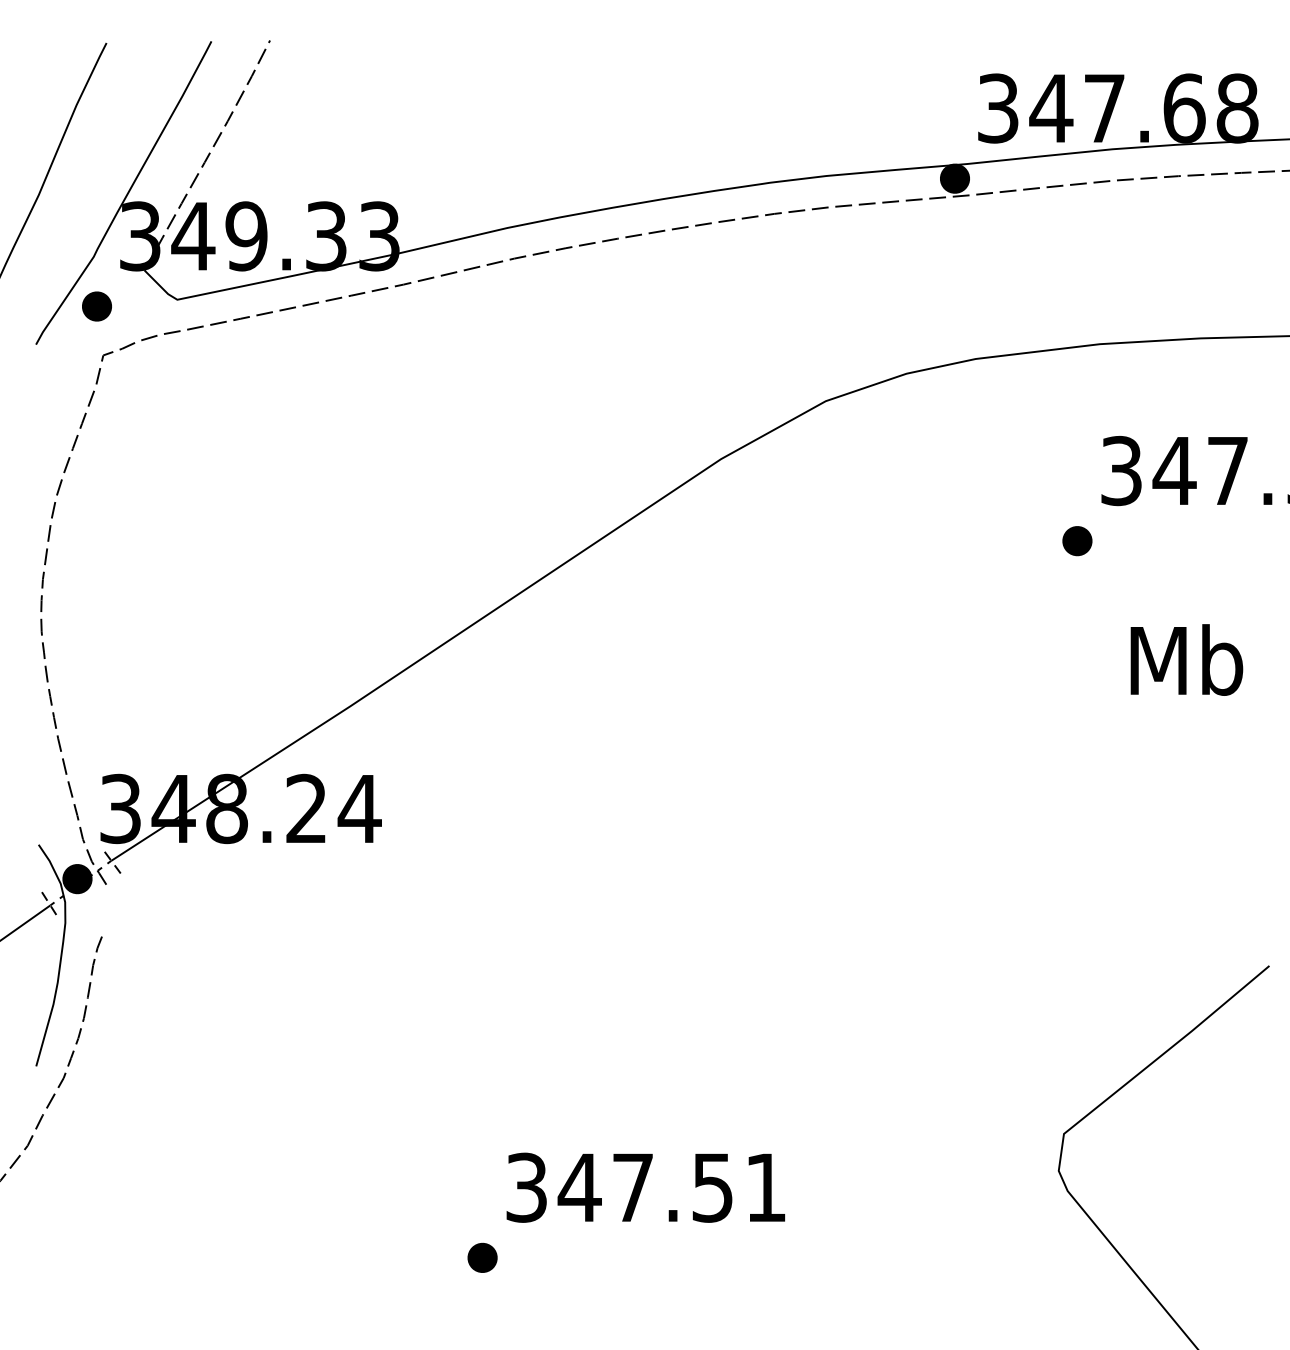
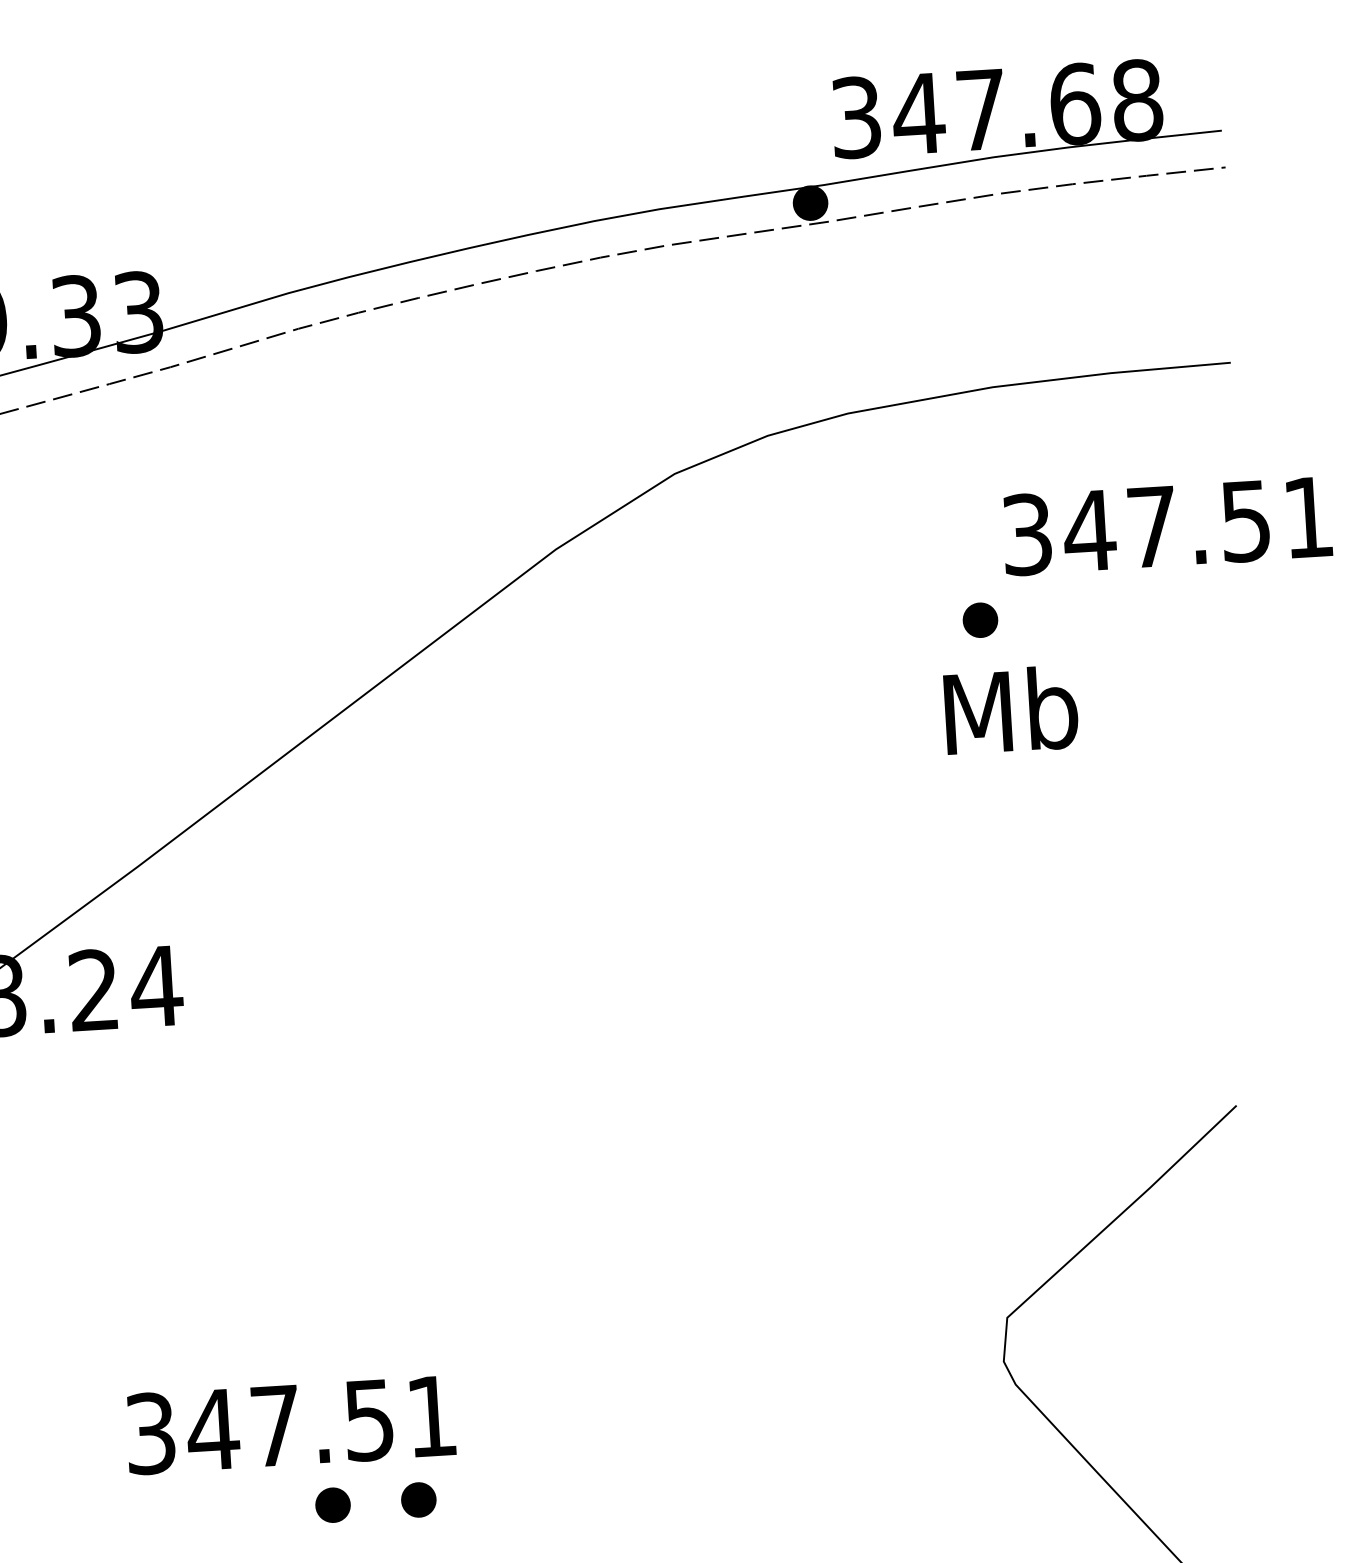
text: (1186, 659) -> (1010, 709), moved
text: (645, 1187) -> (290, 1424), moved
part: (555, 1257) -> (418, 1499), added

